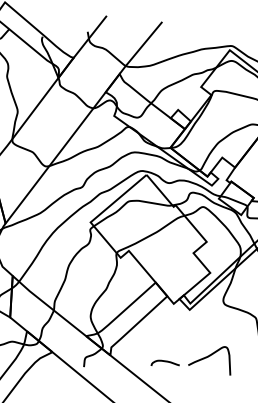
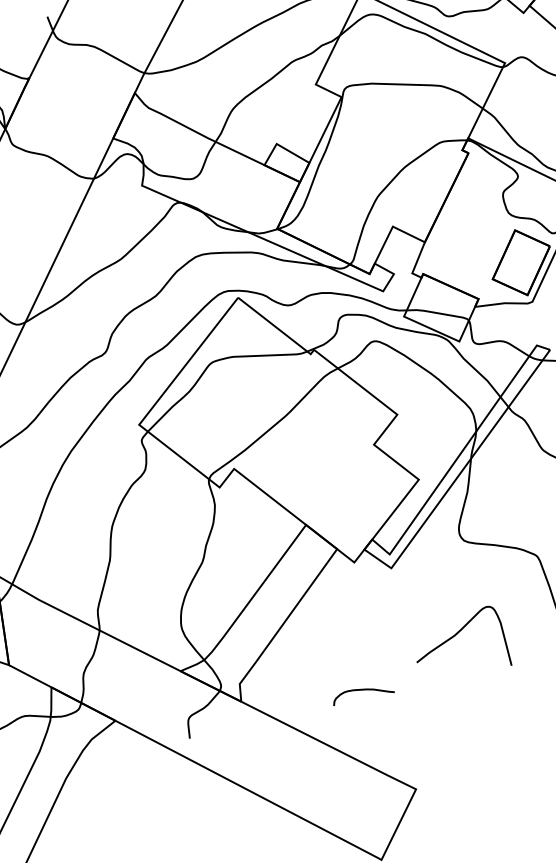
curve: (208, 357) -> (456, 636), moved

